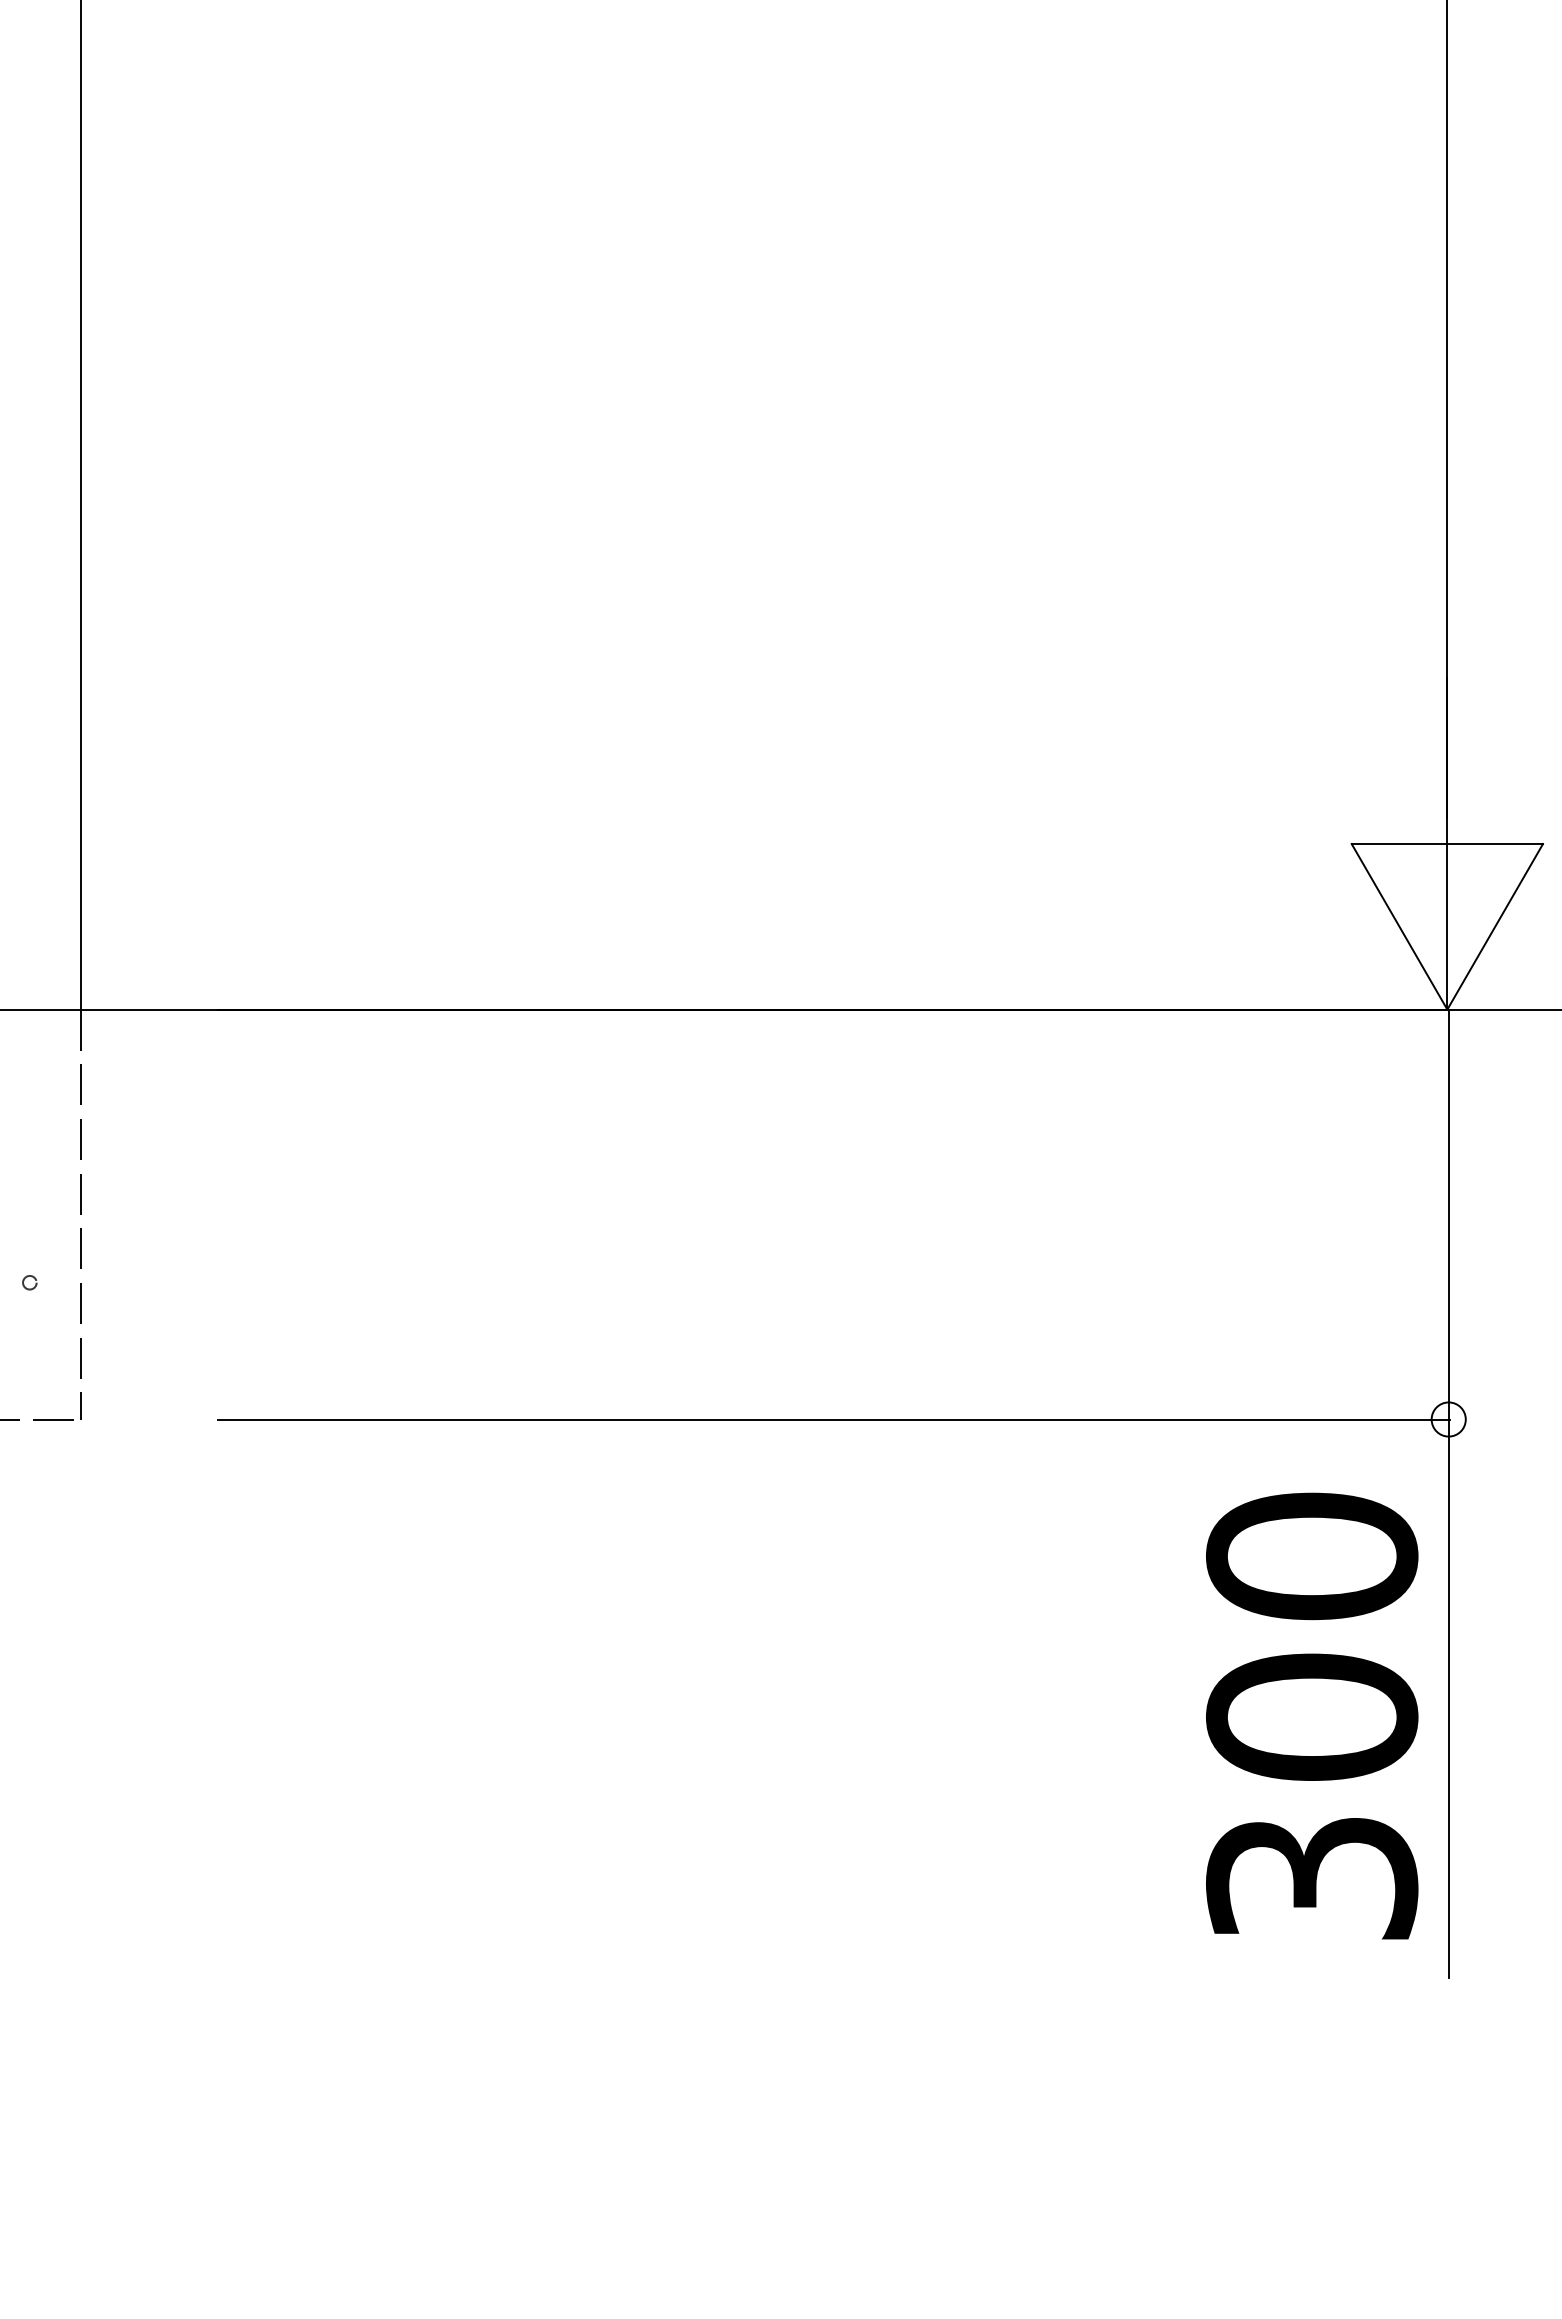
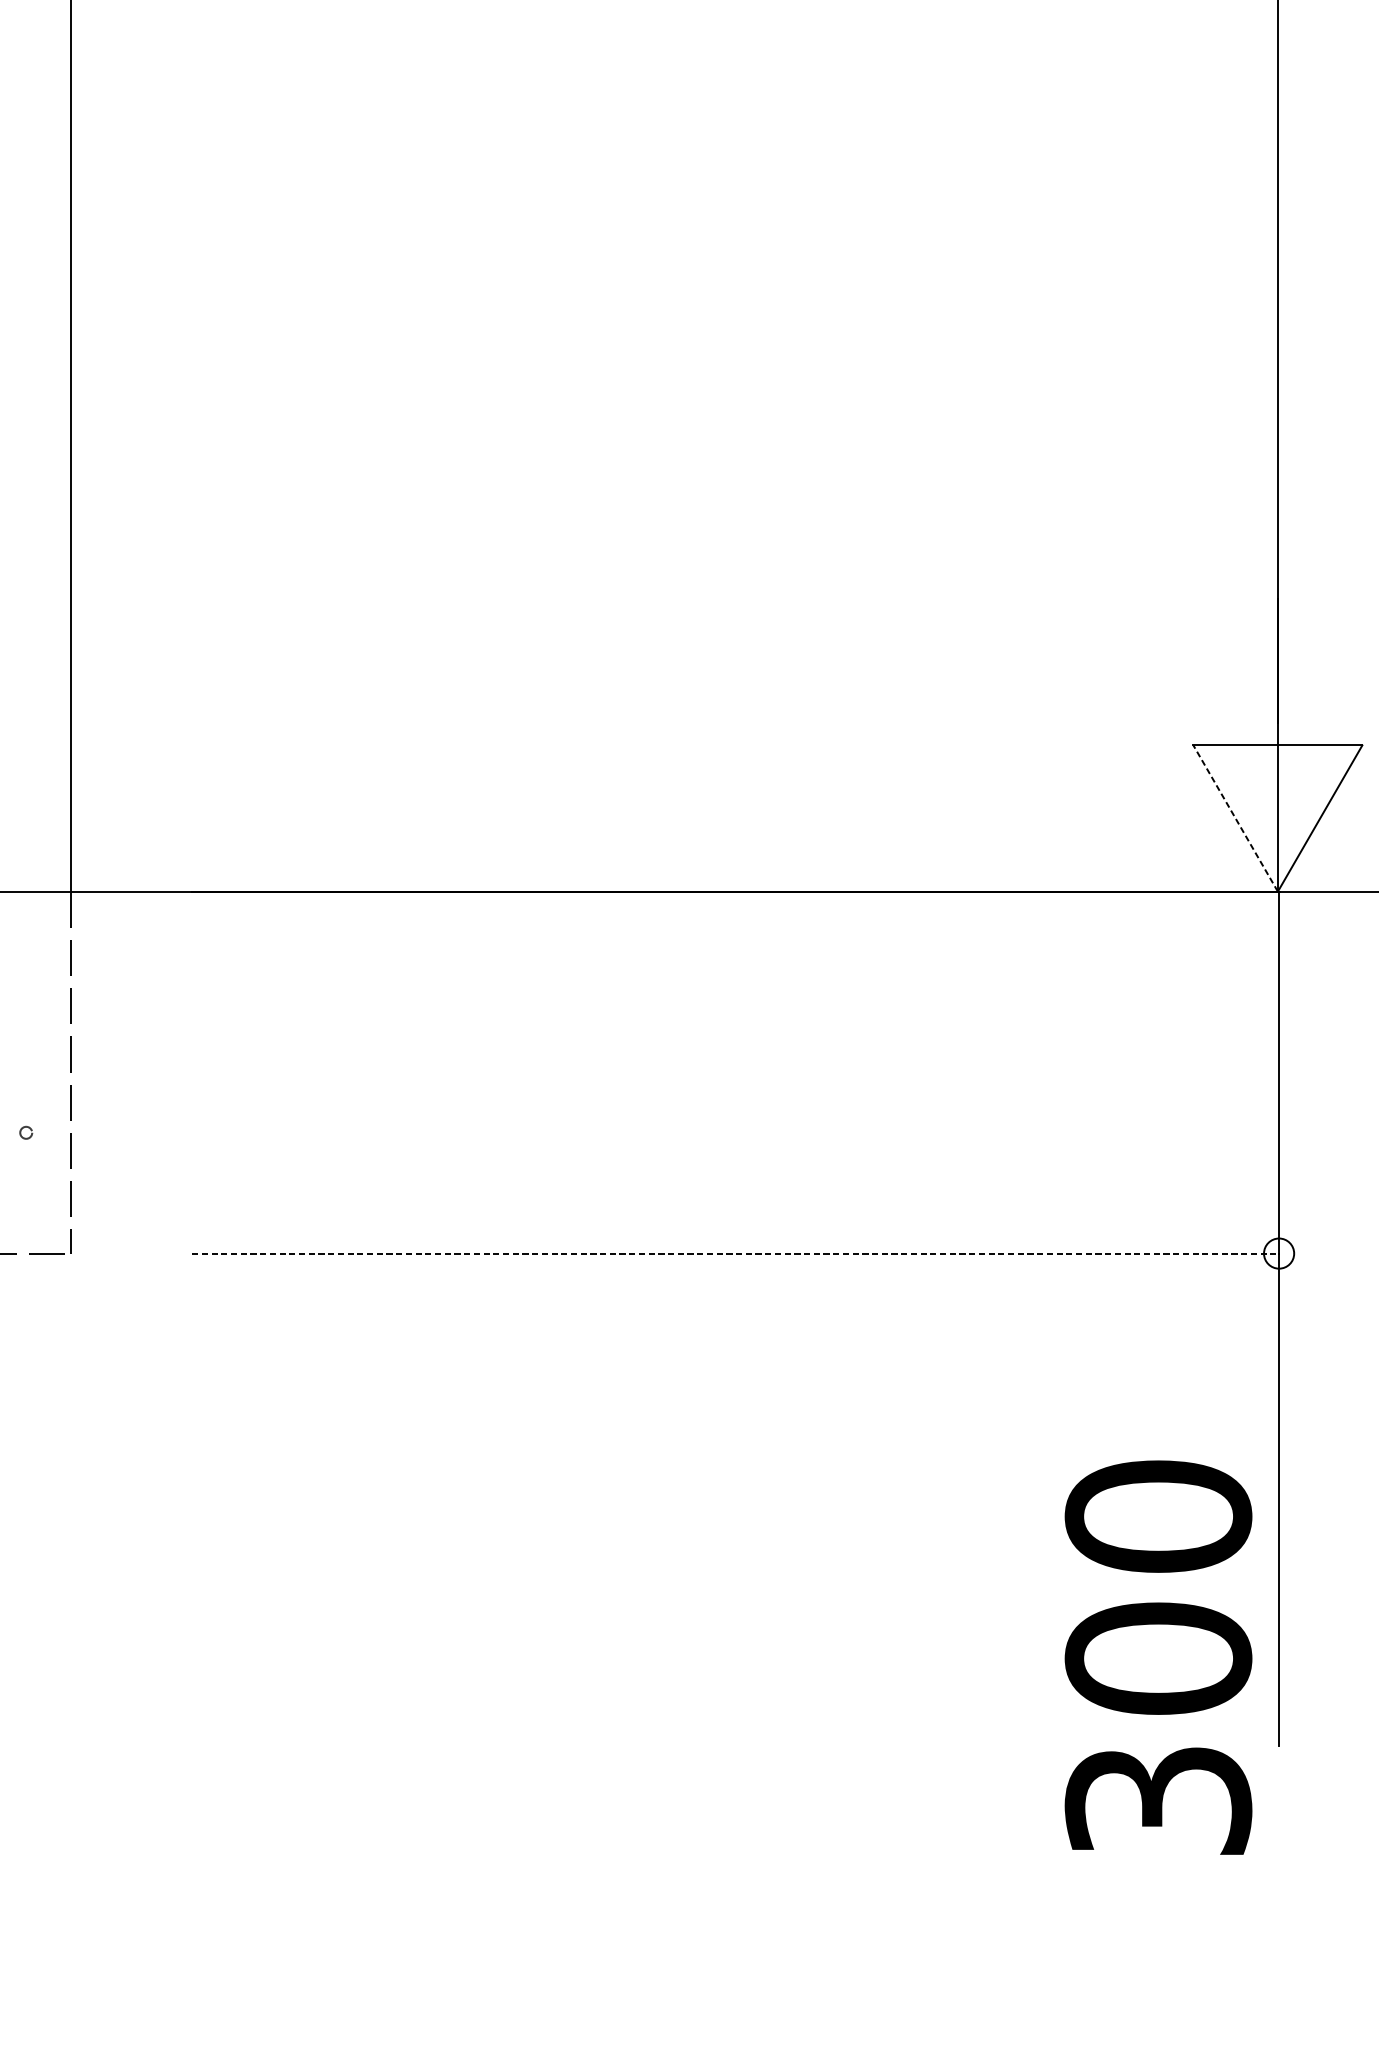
line: (1399, 926) -> (1235, 818), solid -> dashed
line: (834, 1419) -> (736, 1253), solid -> dashed
text: (1312, 1715) -> (1158, 1657), moved

